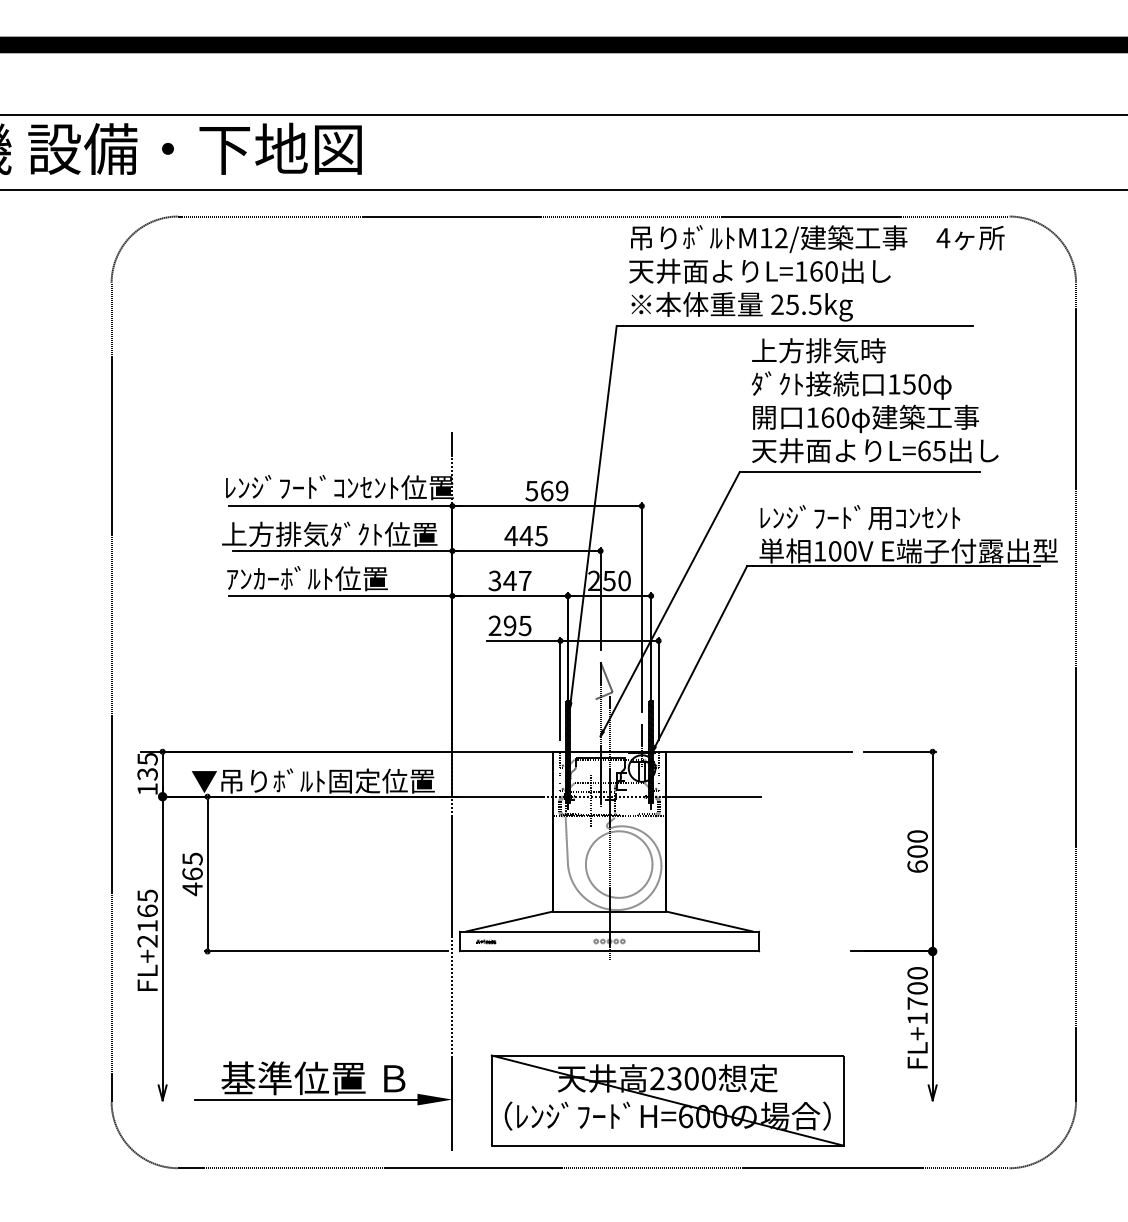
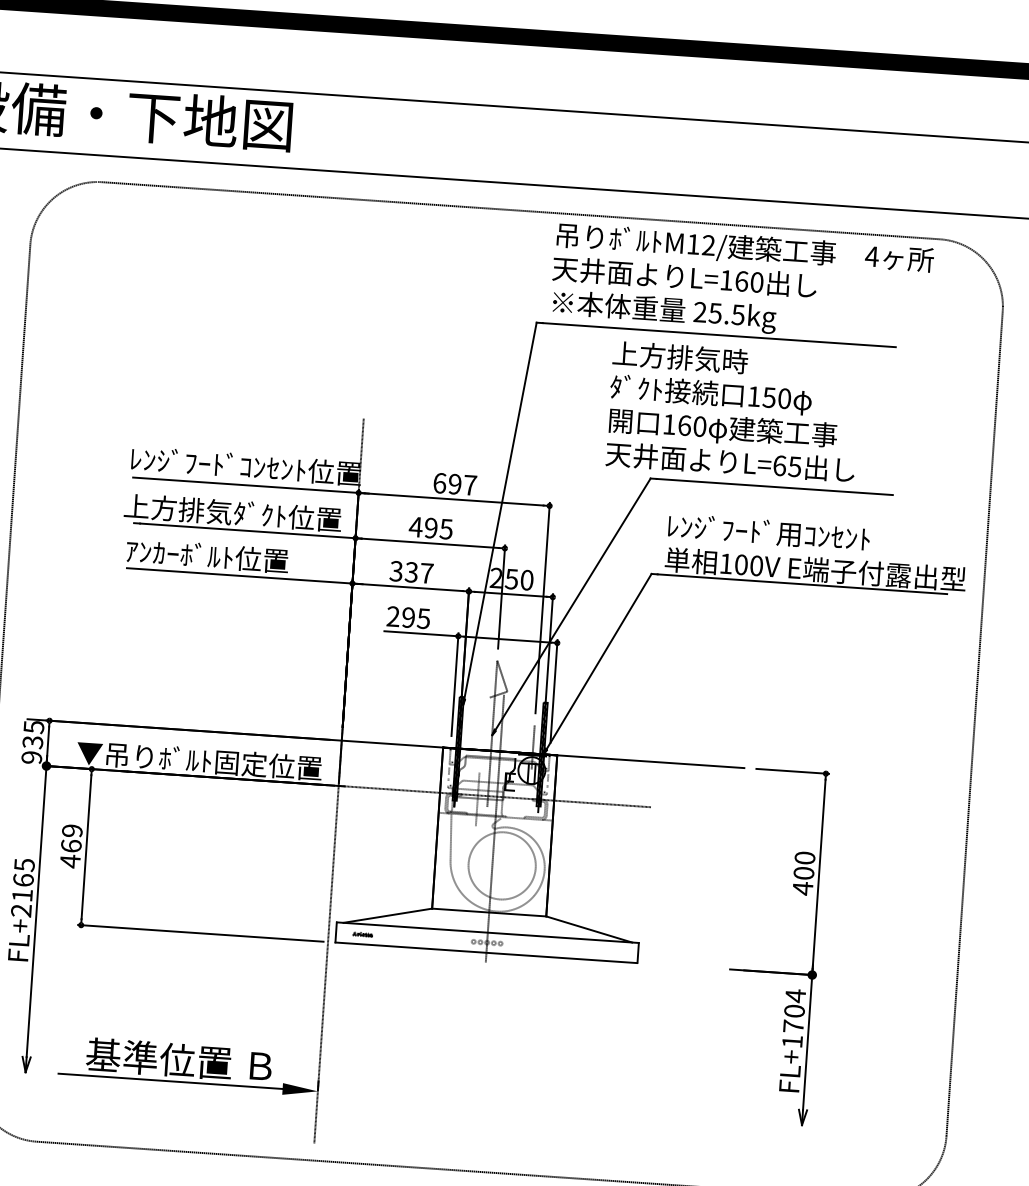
text: (875, 400) -> (734, 411), moved
text: (546, 490) -> (454, 483), 569 -> 697
text: (526, 535) -> (431, 527), 445 -> 495
text: (509, 580) -> (411, 571), 347 -> 337
text: (147, 789) -> (31, 757), 135 -> 935
text: (192, 858) -> (72, 830), 465 -> 469
text: (917, 866) -> (802, 888), 600 -> 400
text: (917, 973) -> (795, 996), FL+1700 -> FL+1704
part: (667, 1100) -> (534, 1107), removed

